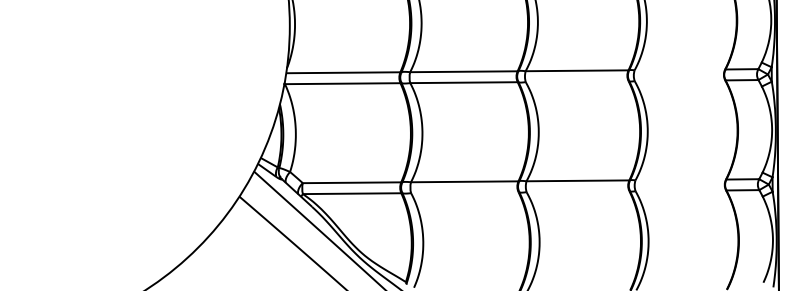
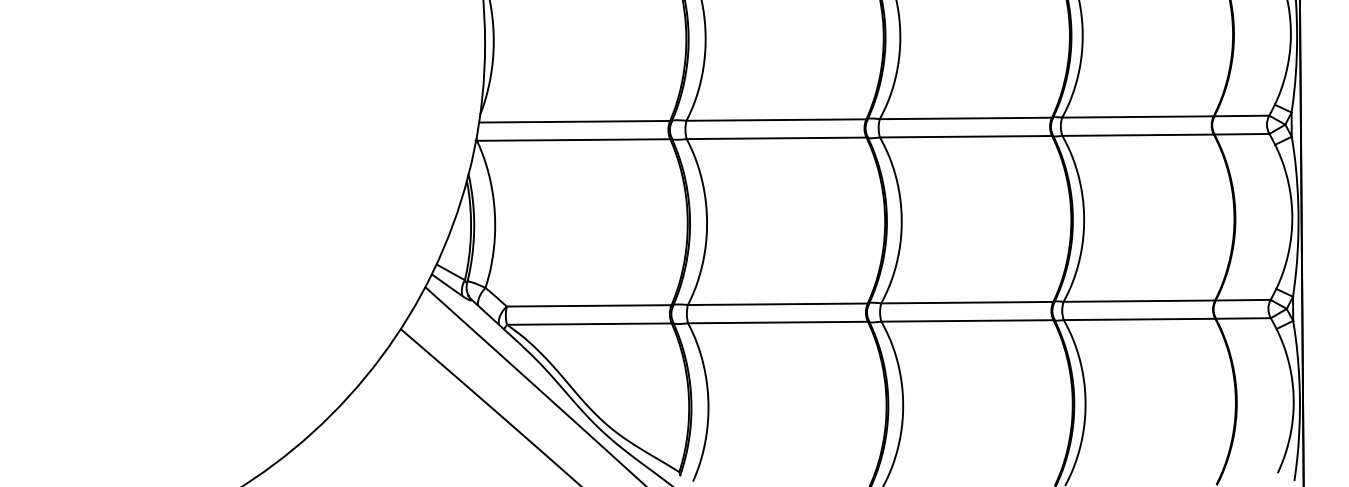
line: (679, 69) -> (1137, 116), added
line: (679, 80) -> (1137, 134), added
line: (576, 81) -> (964, 136), added
line: (680, 179) -> (1138, 300), added
line: (680, 190) -> (1138, 318), added
line: (577, 191) -> (966, 320), added
line: (464, 192) -> (777, 322), added

